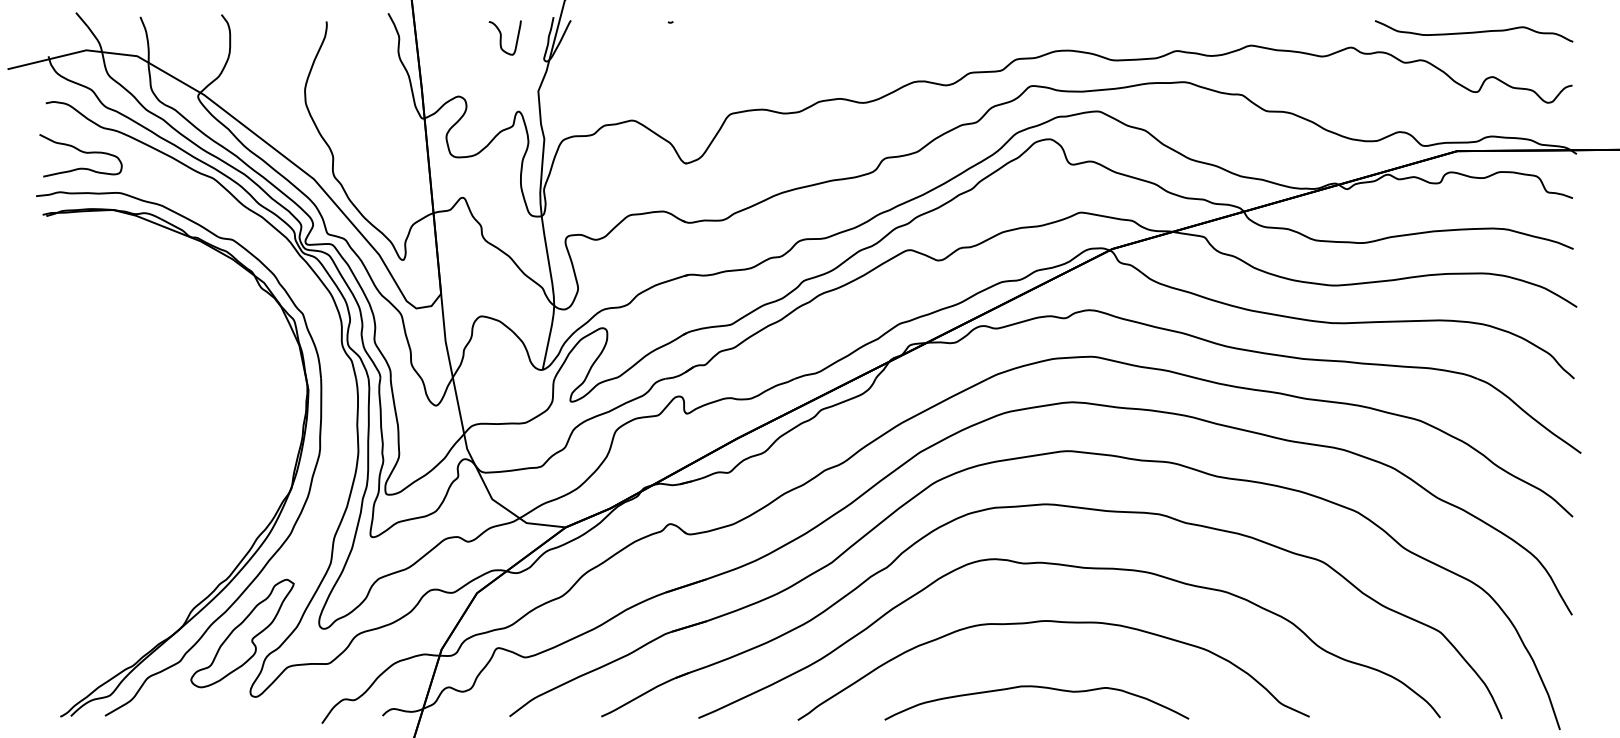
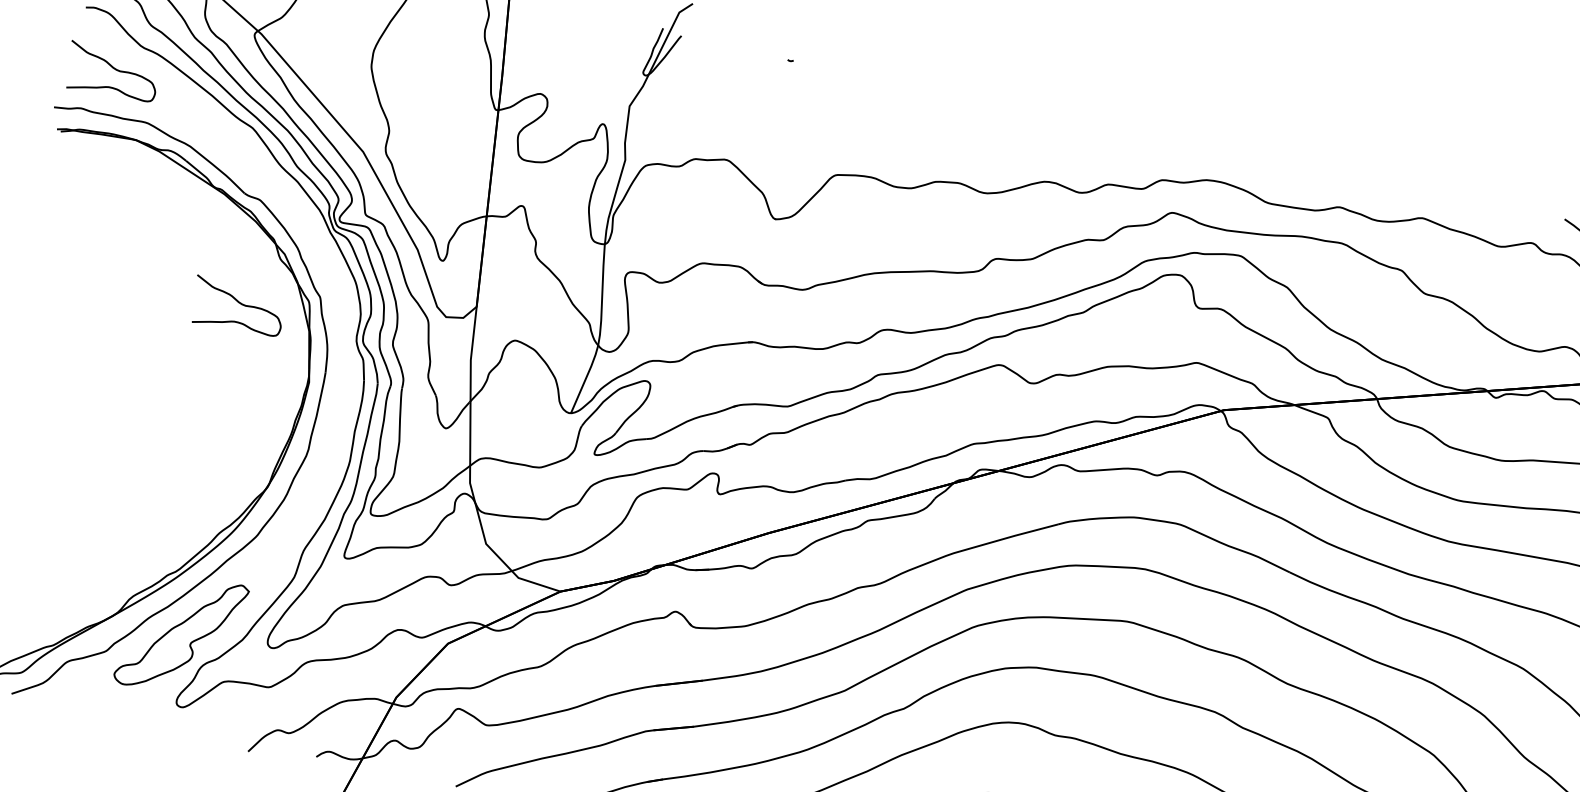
curve: (501, 37) -> (601, 38), removed
curve: (233, 334) -> (239, 304), added

